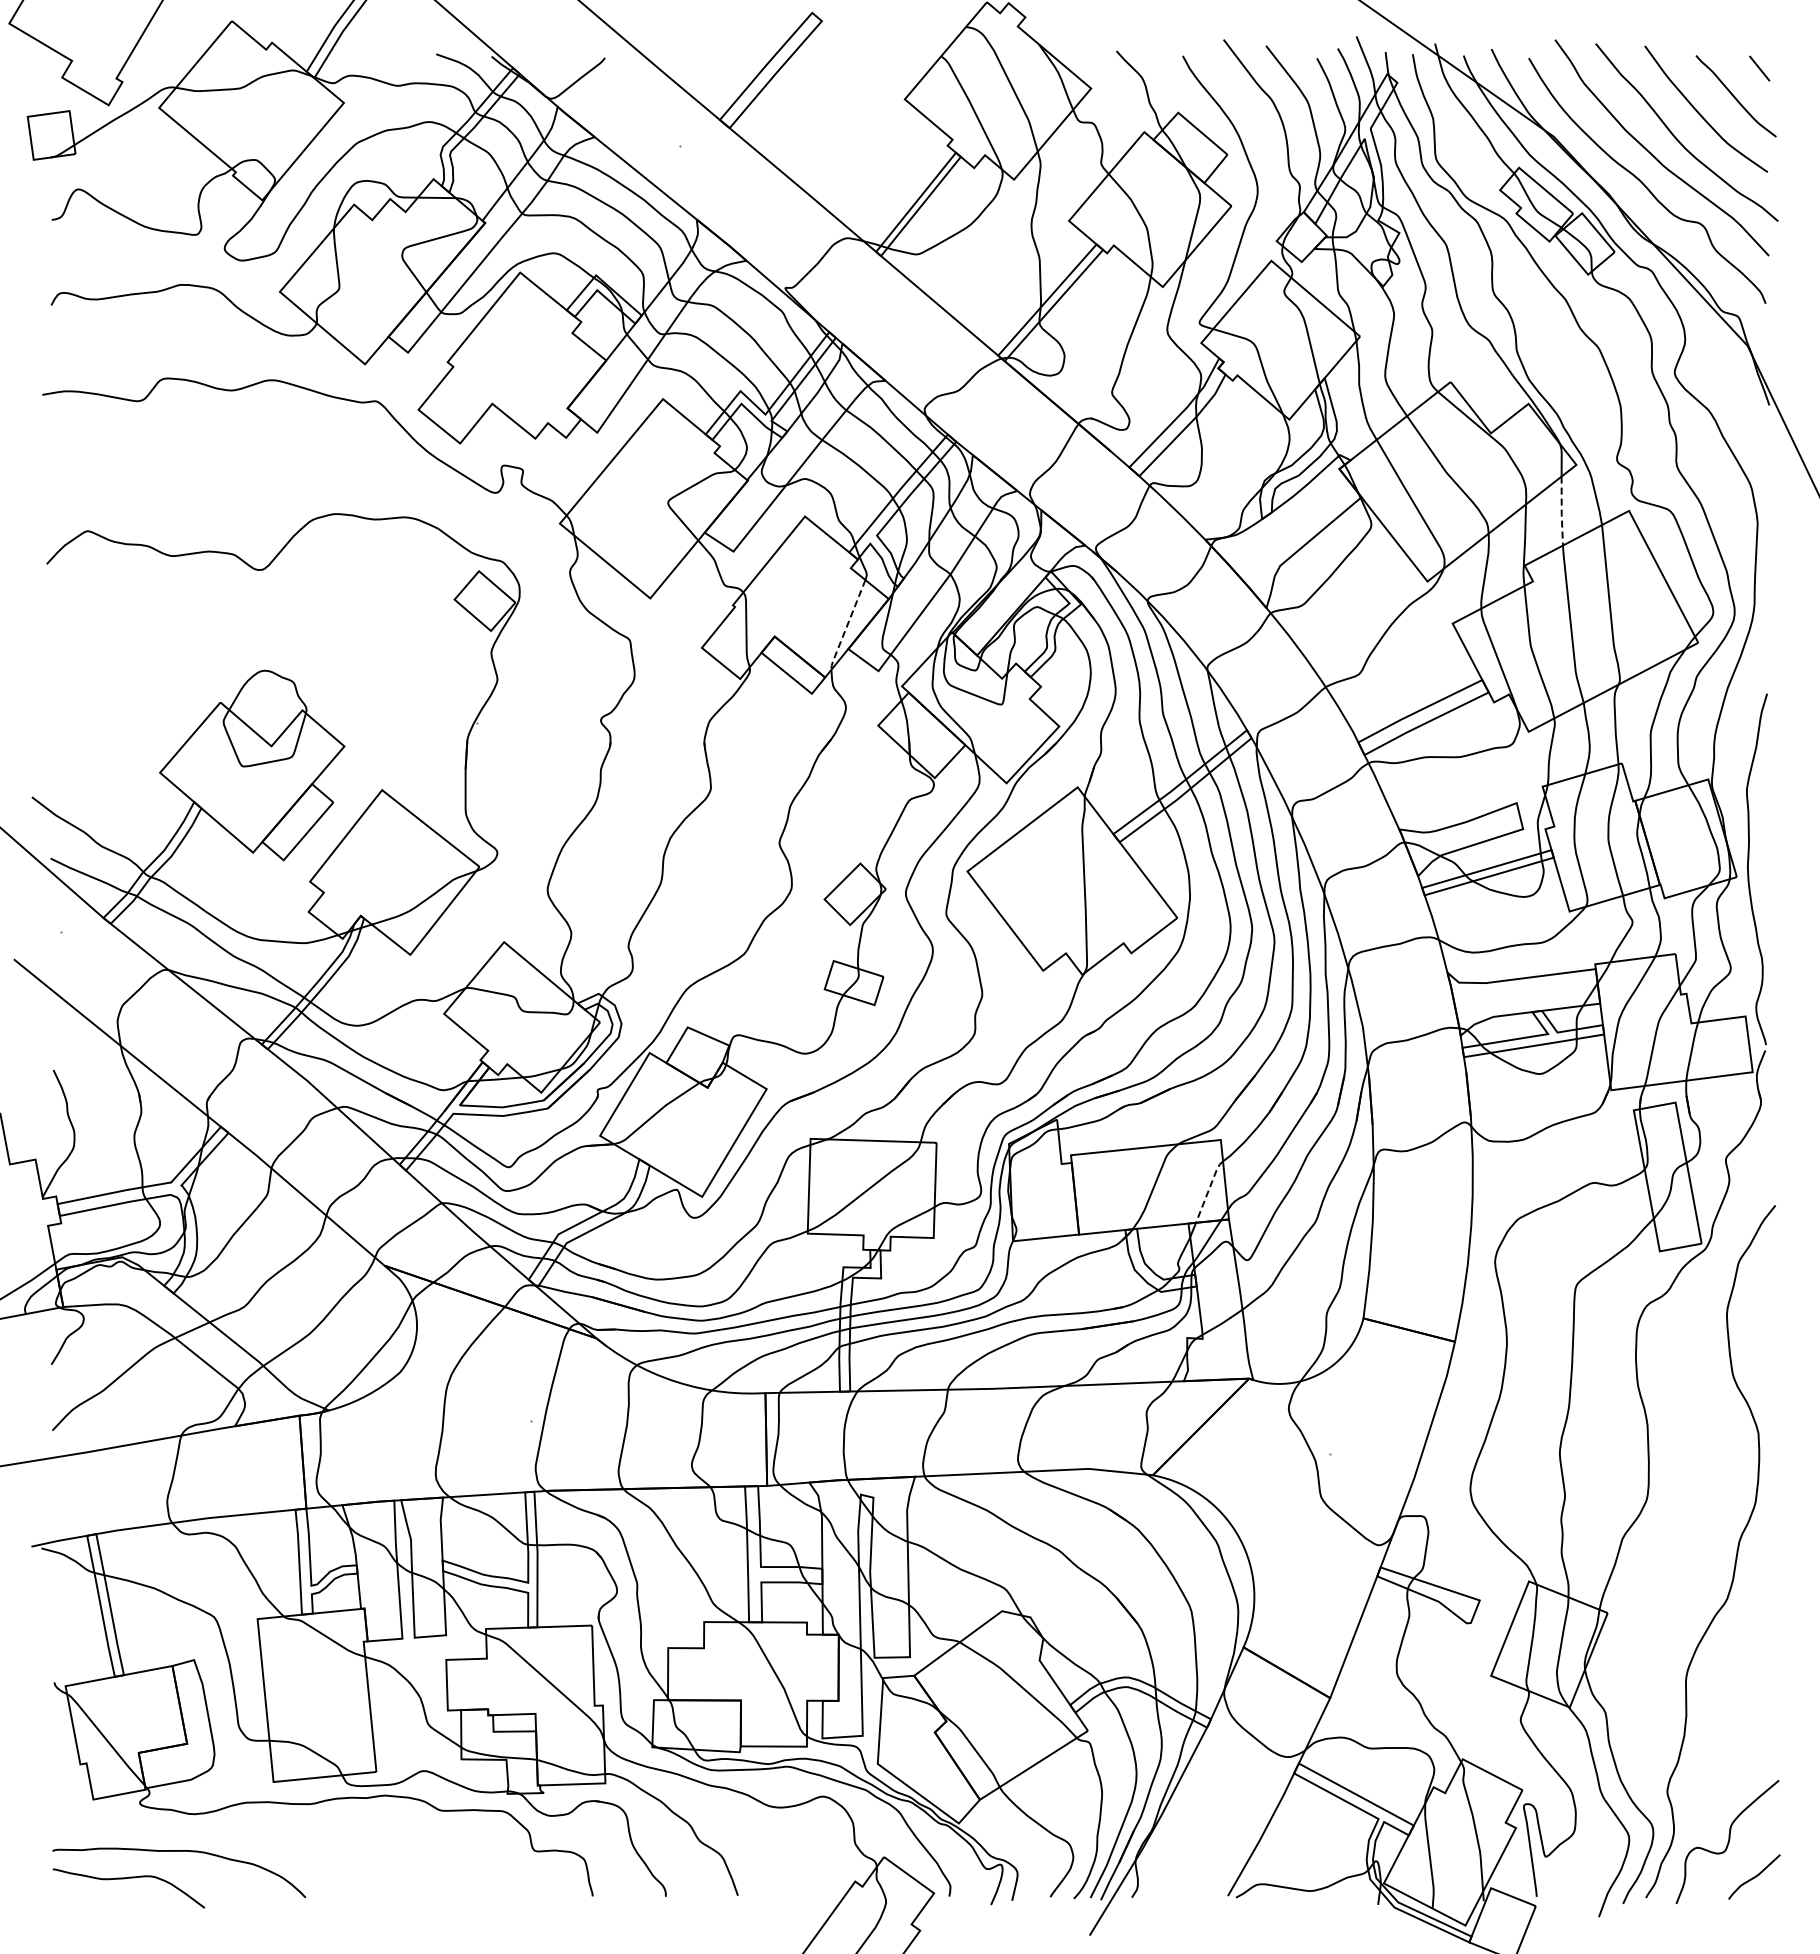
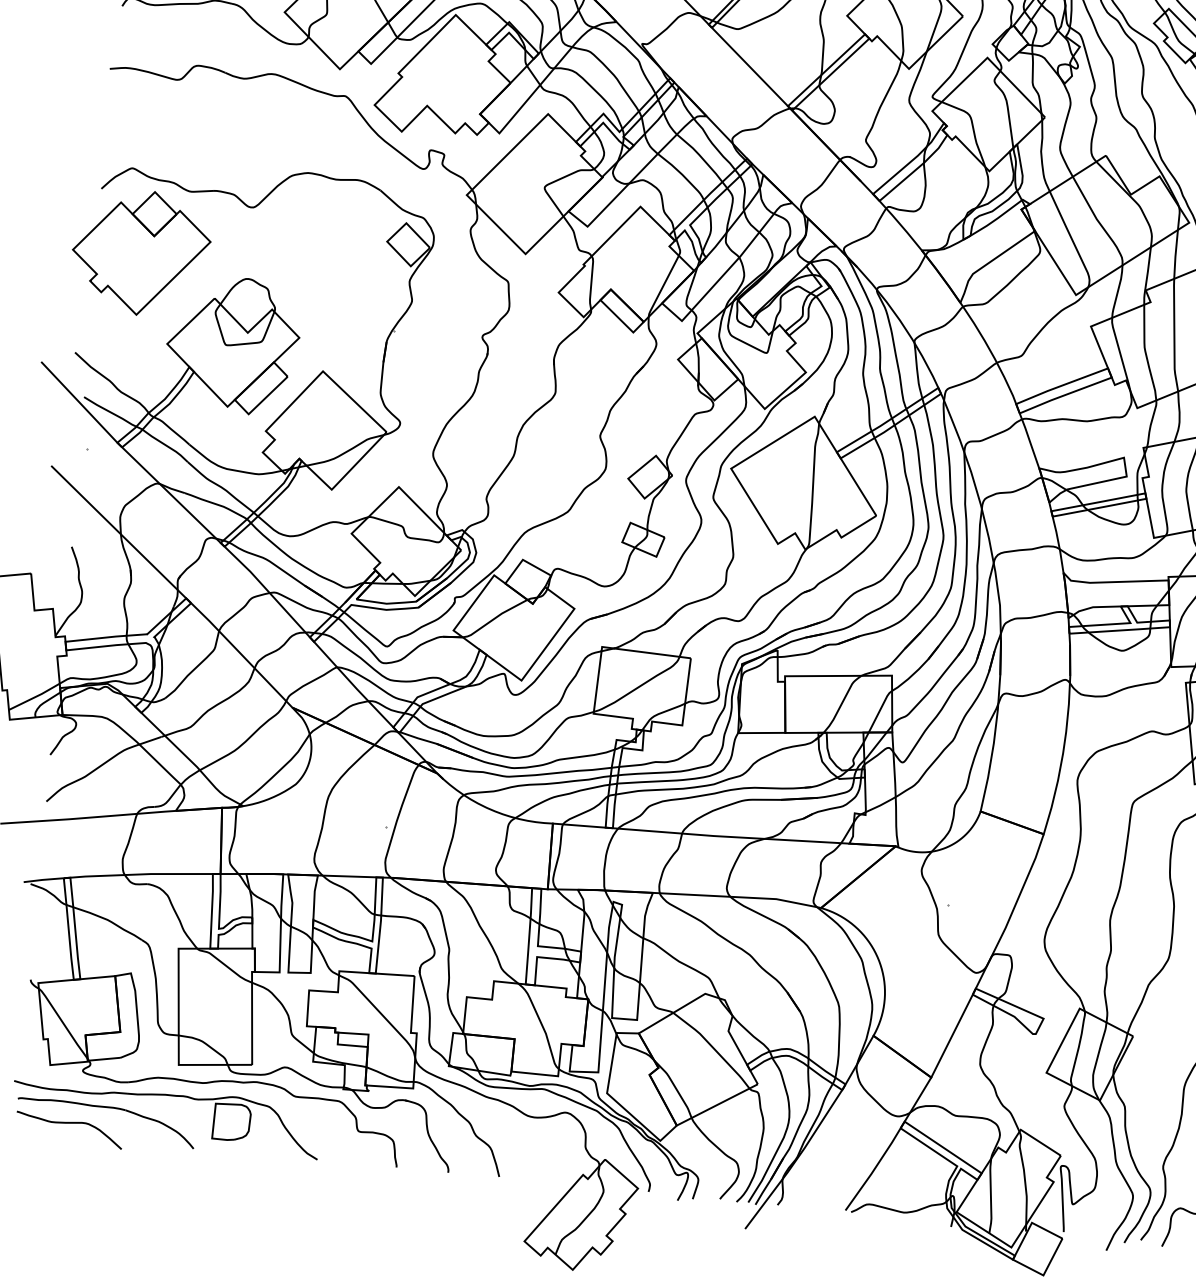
line: (1561, 512) -> (1175, 255), dashed -> solid
line: (847, 626) -> (663, 287), dashed -> solid
part: (110, 648) -> (140, 252), added
line: (1208, 1190) -> (879, 710), dashed -> solid
part: (262, 1826) -> (167, 1095), added

